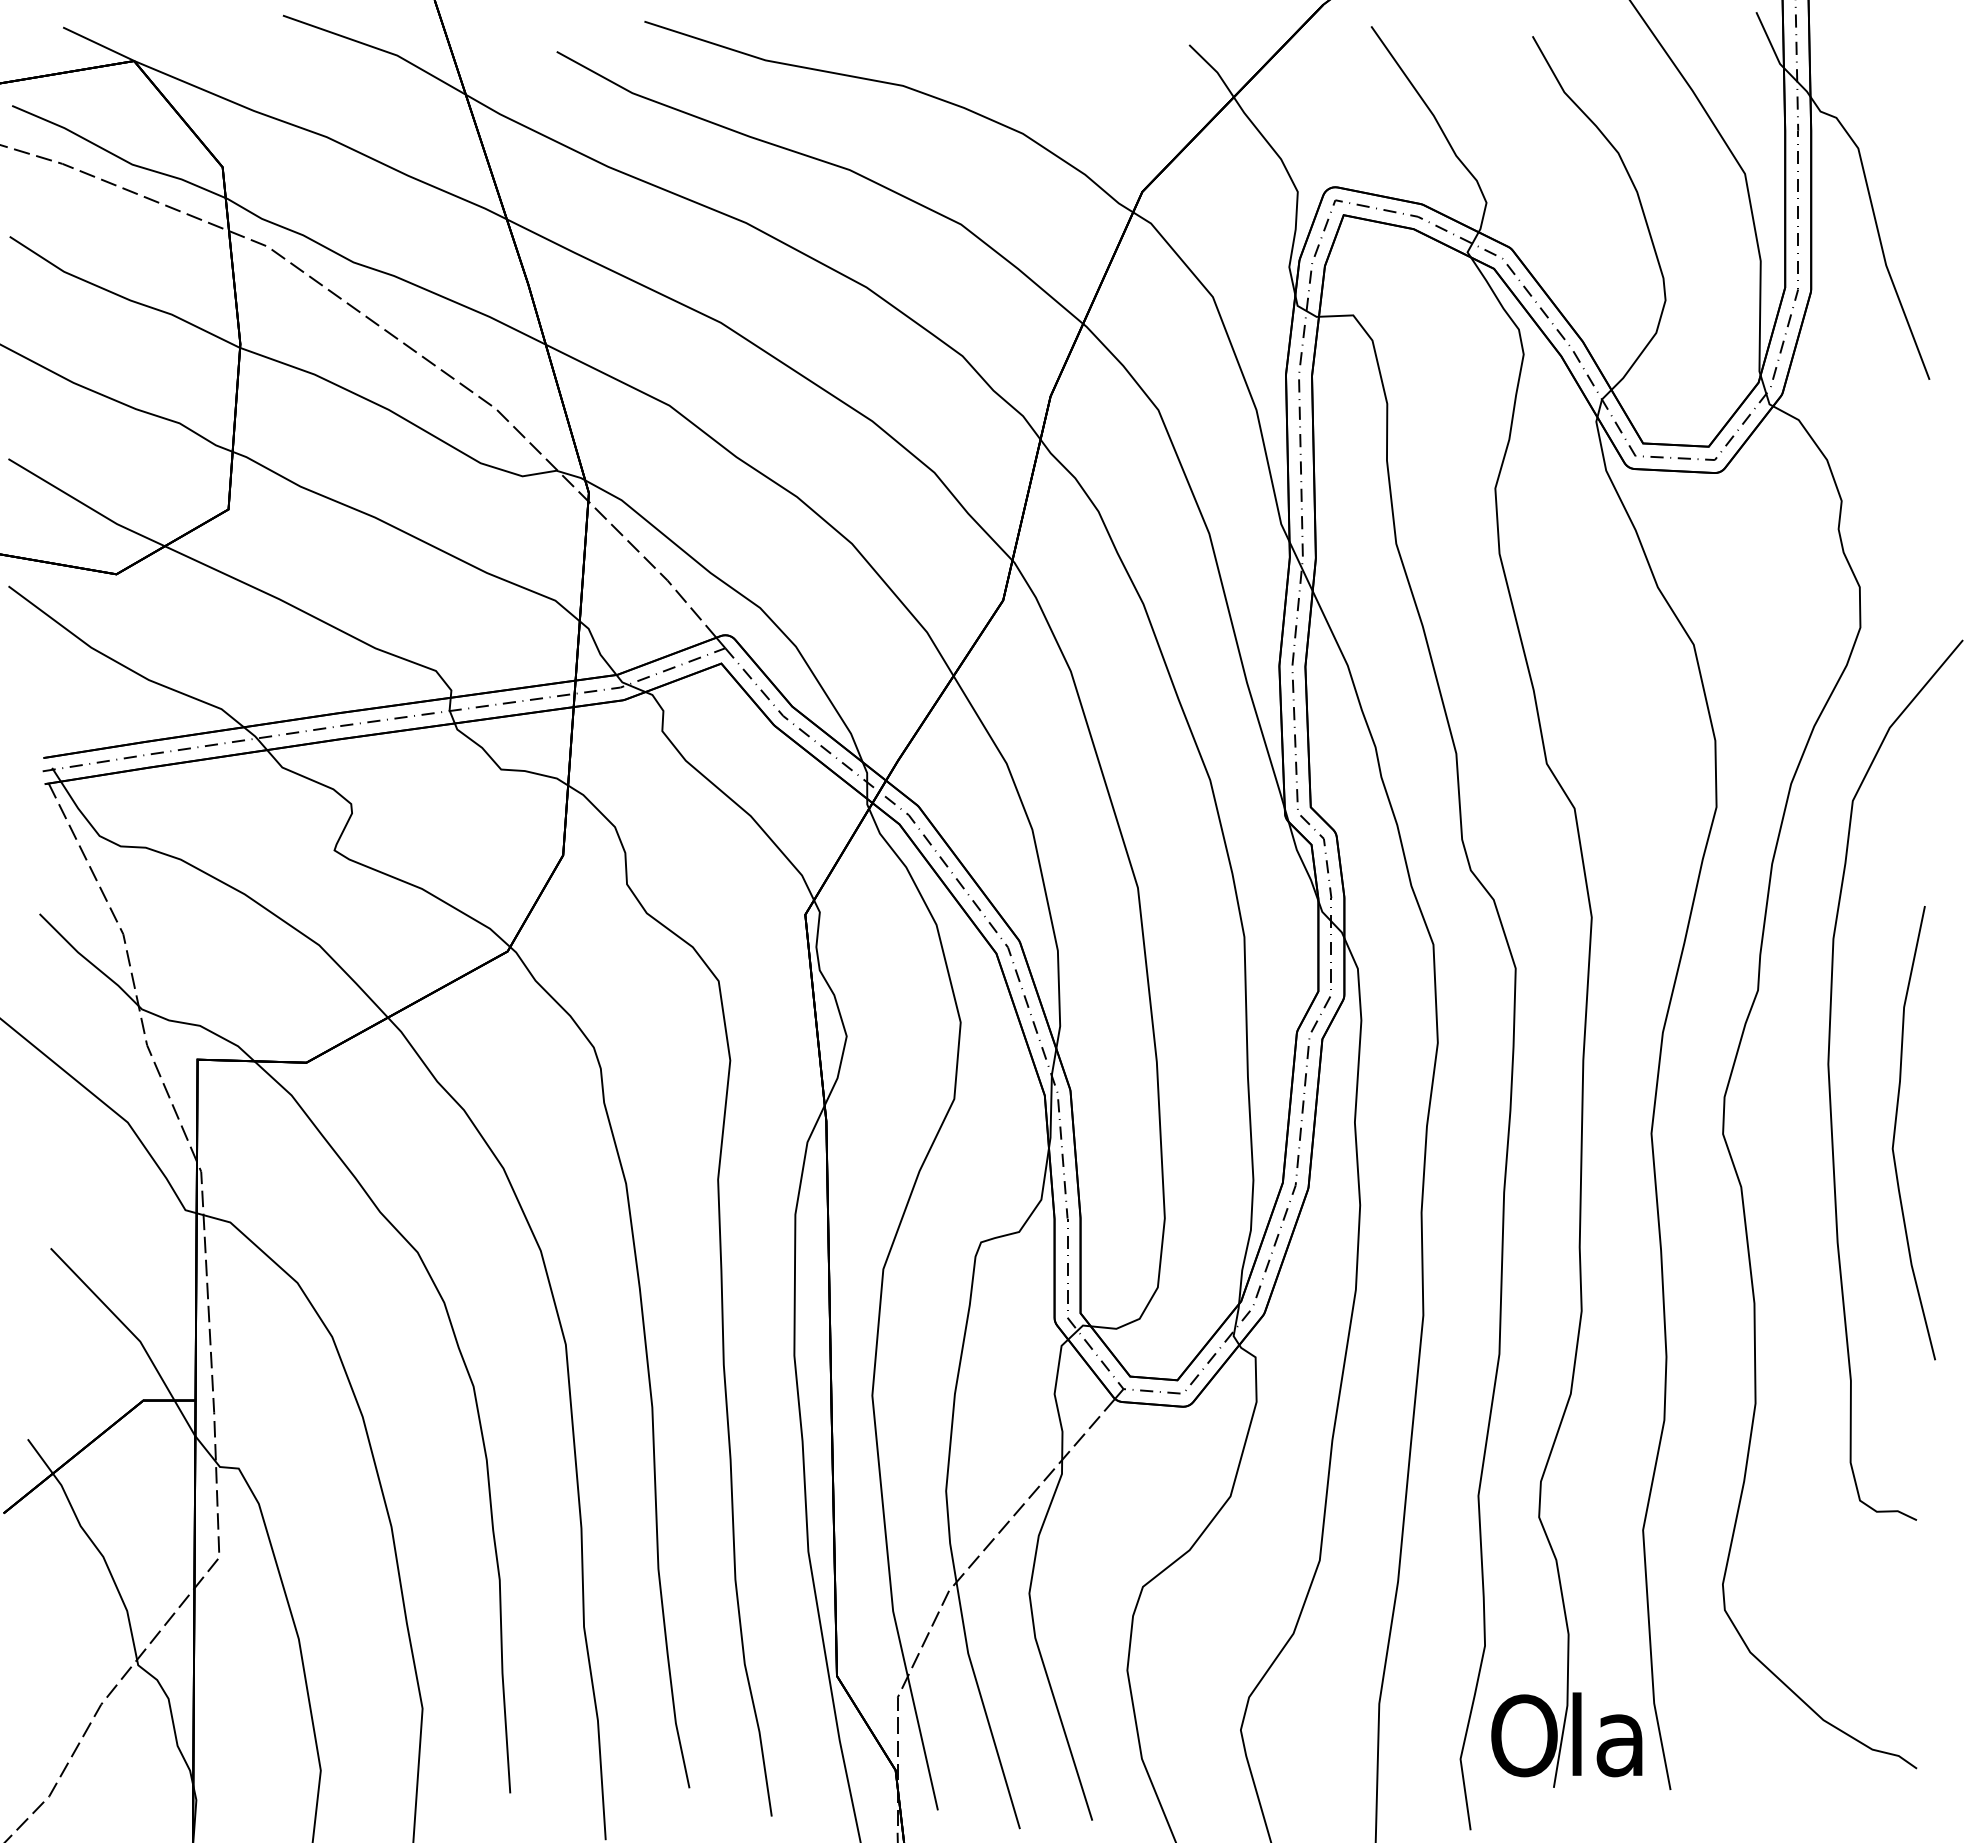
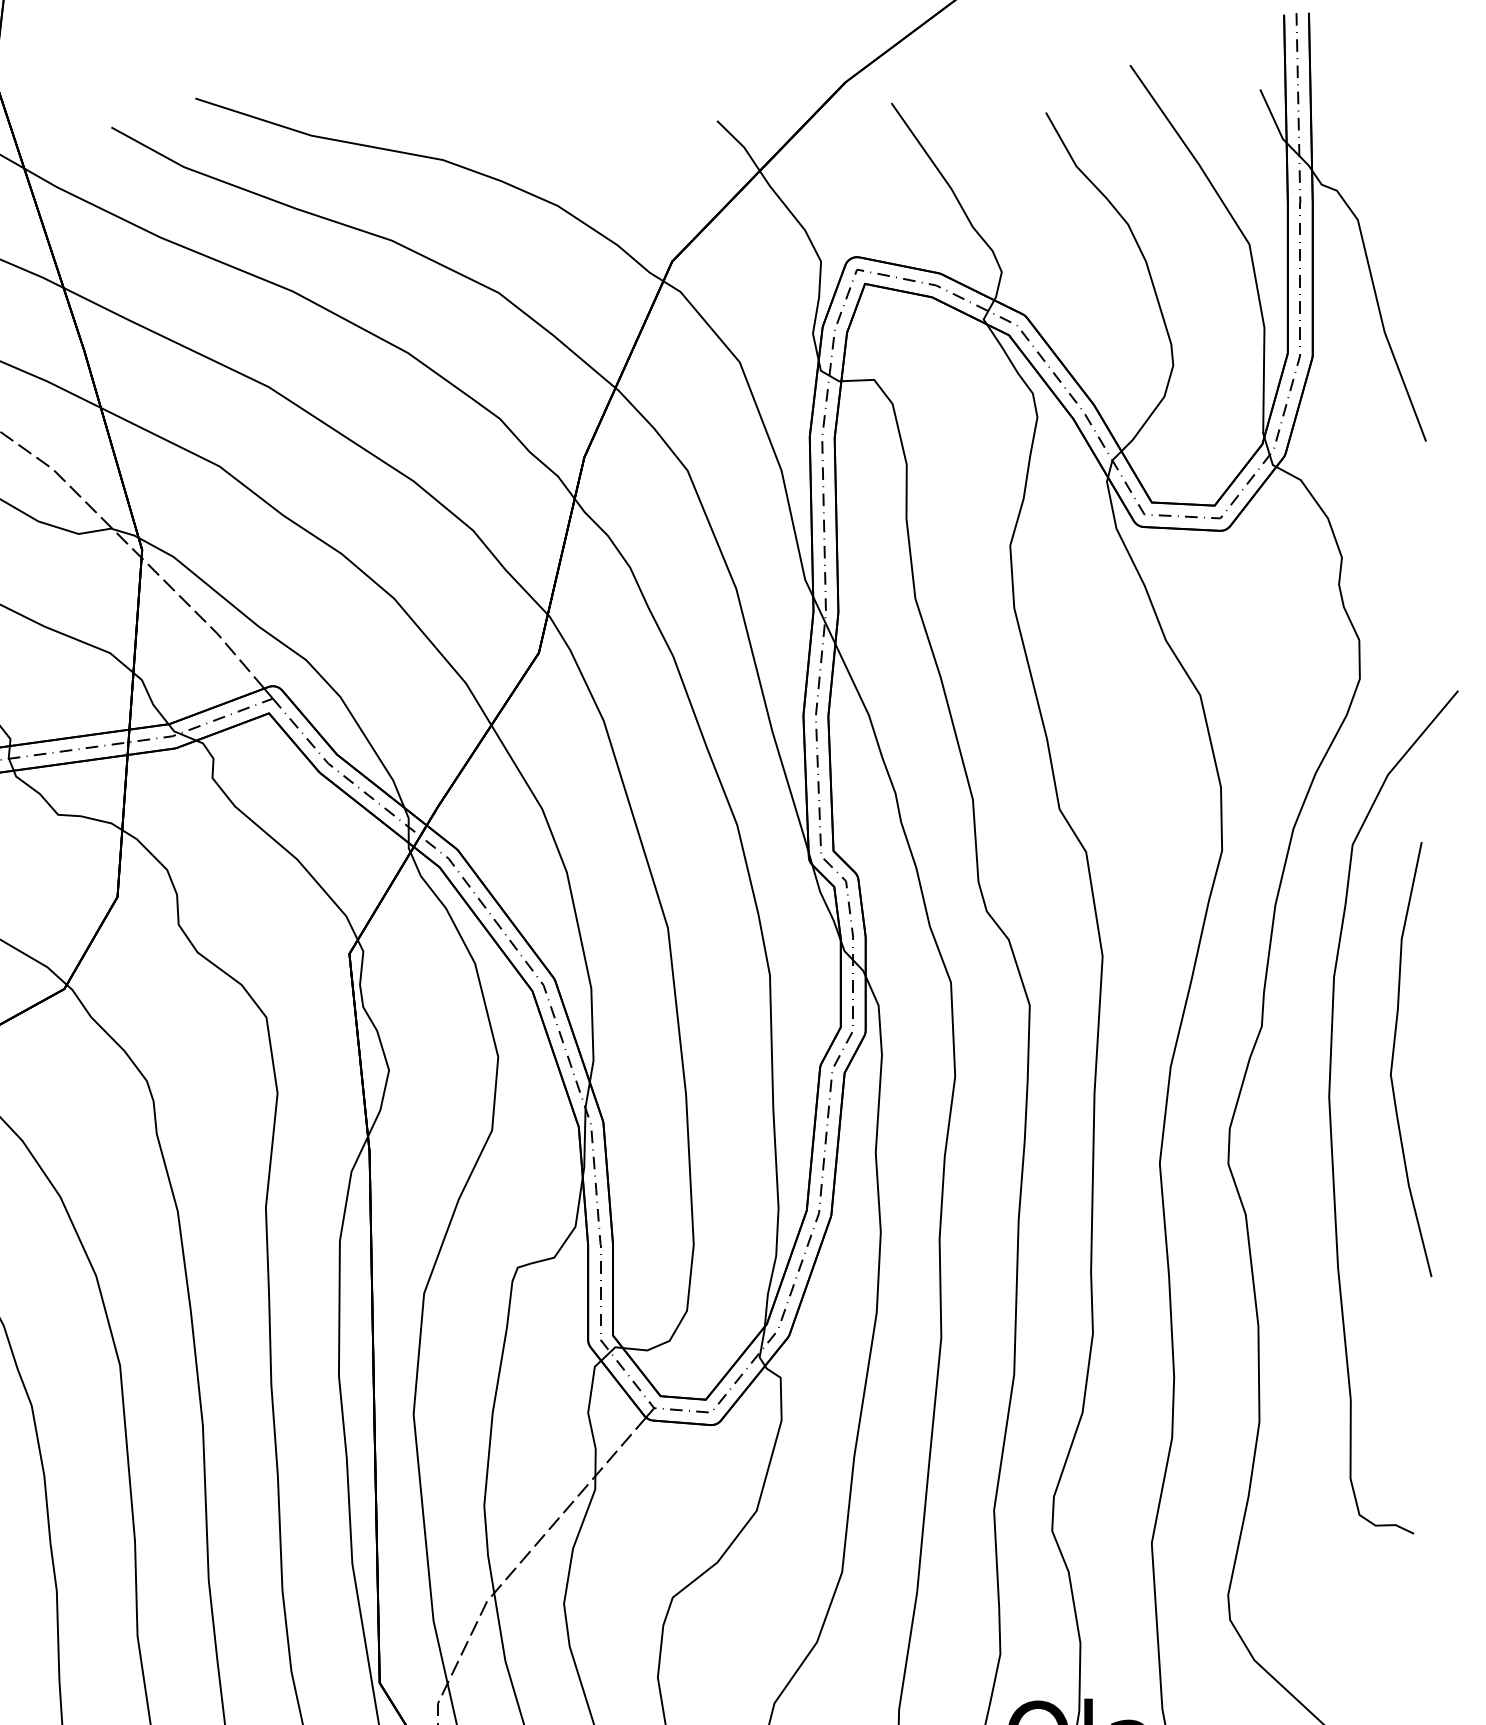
curve: (1895, 1133) -> (1393, 1059), moved

